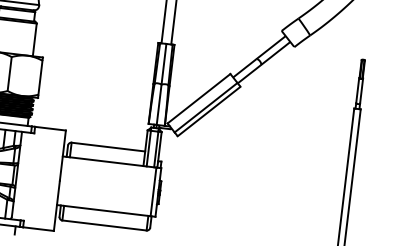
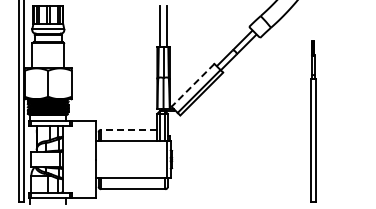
line: (198, 98) -> (192, 85), solid -> dashed
line: (107, 146) -> (128, 129), solid -> dashed

